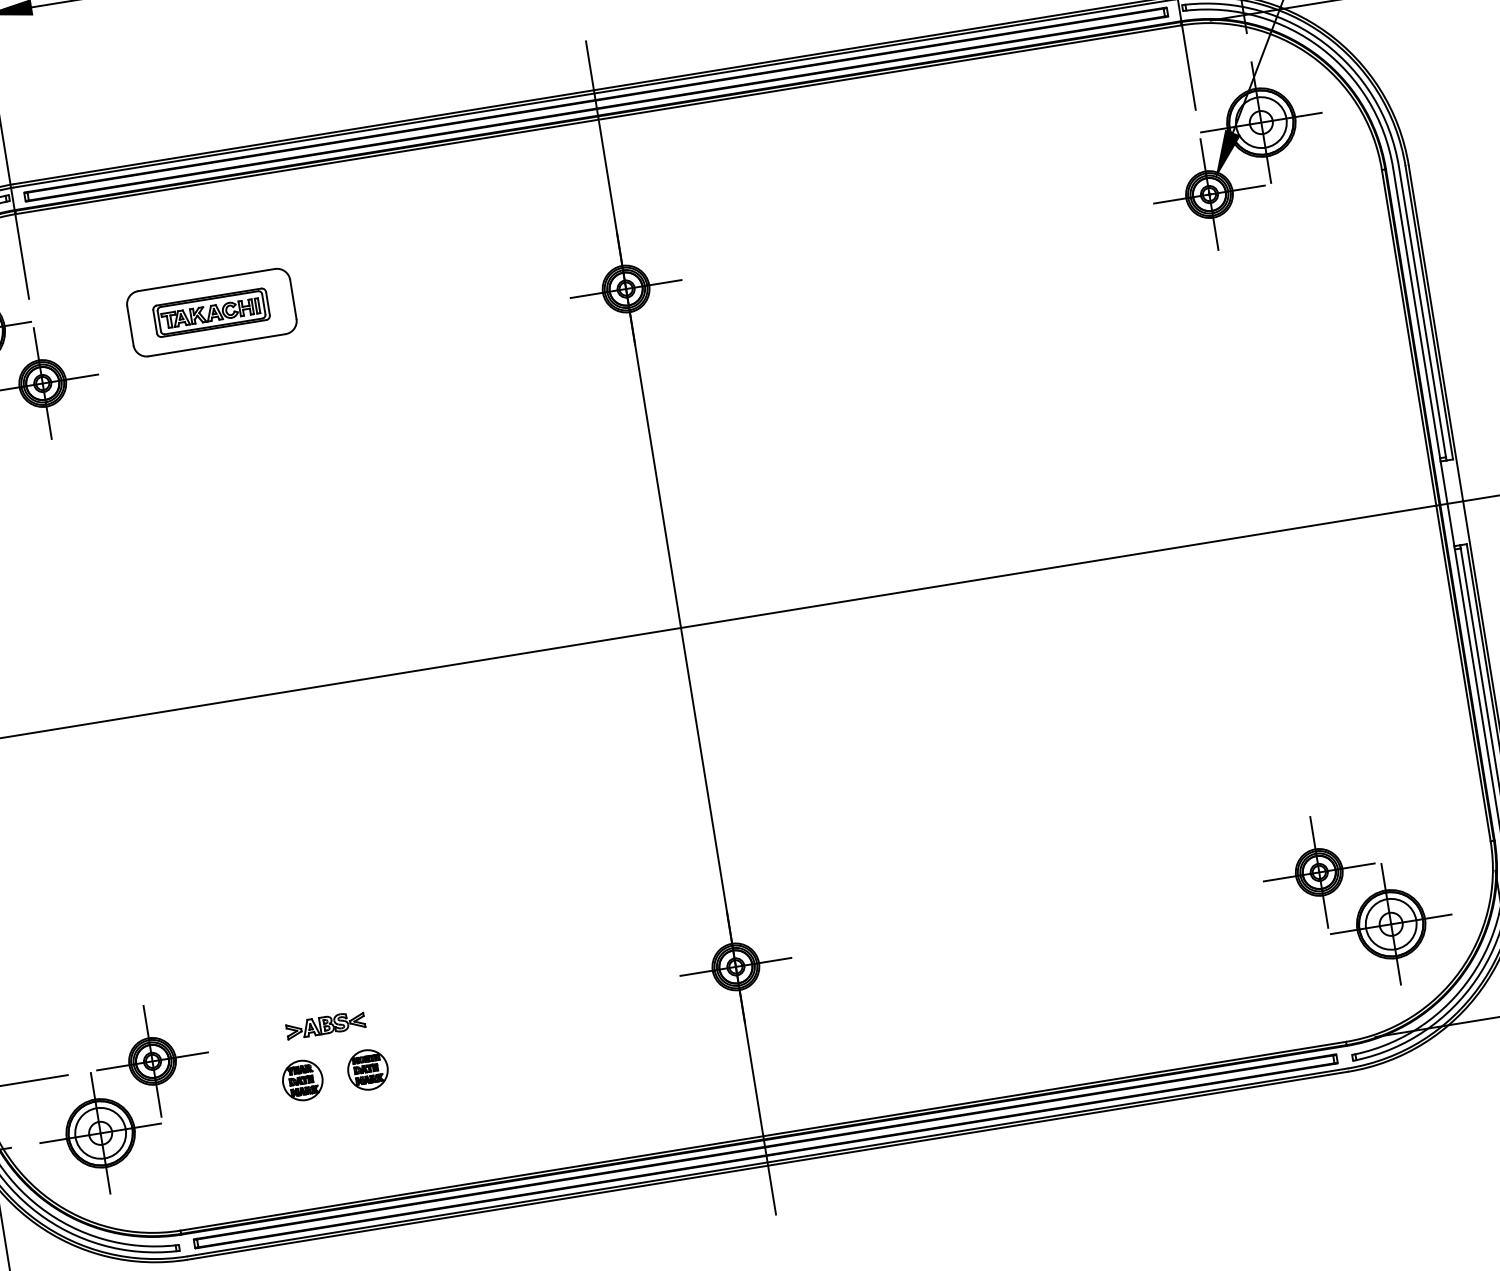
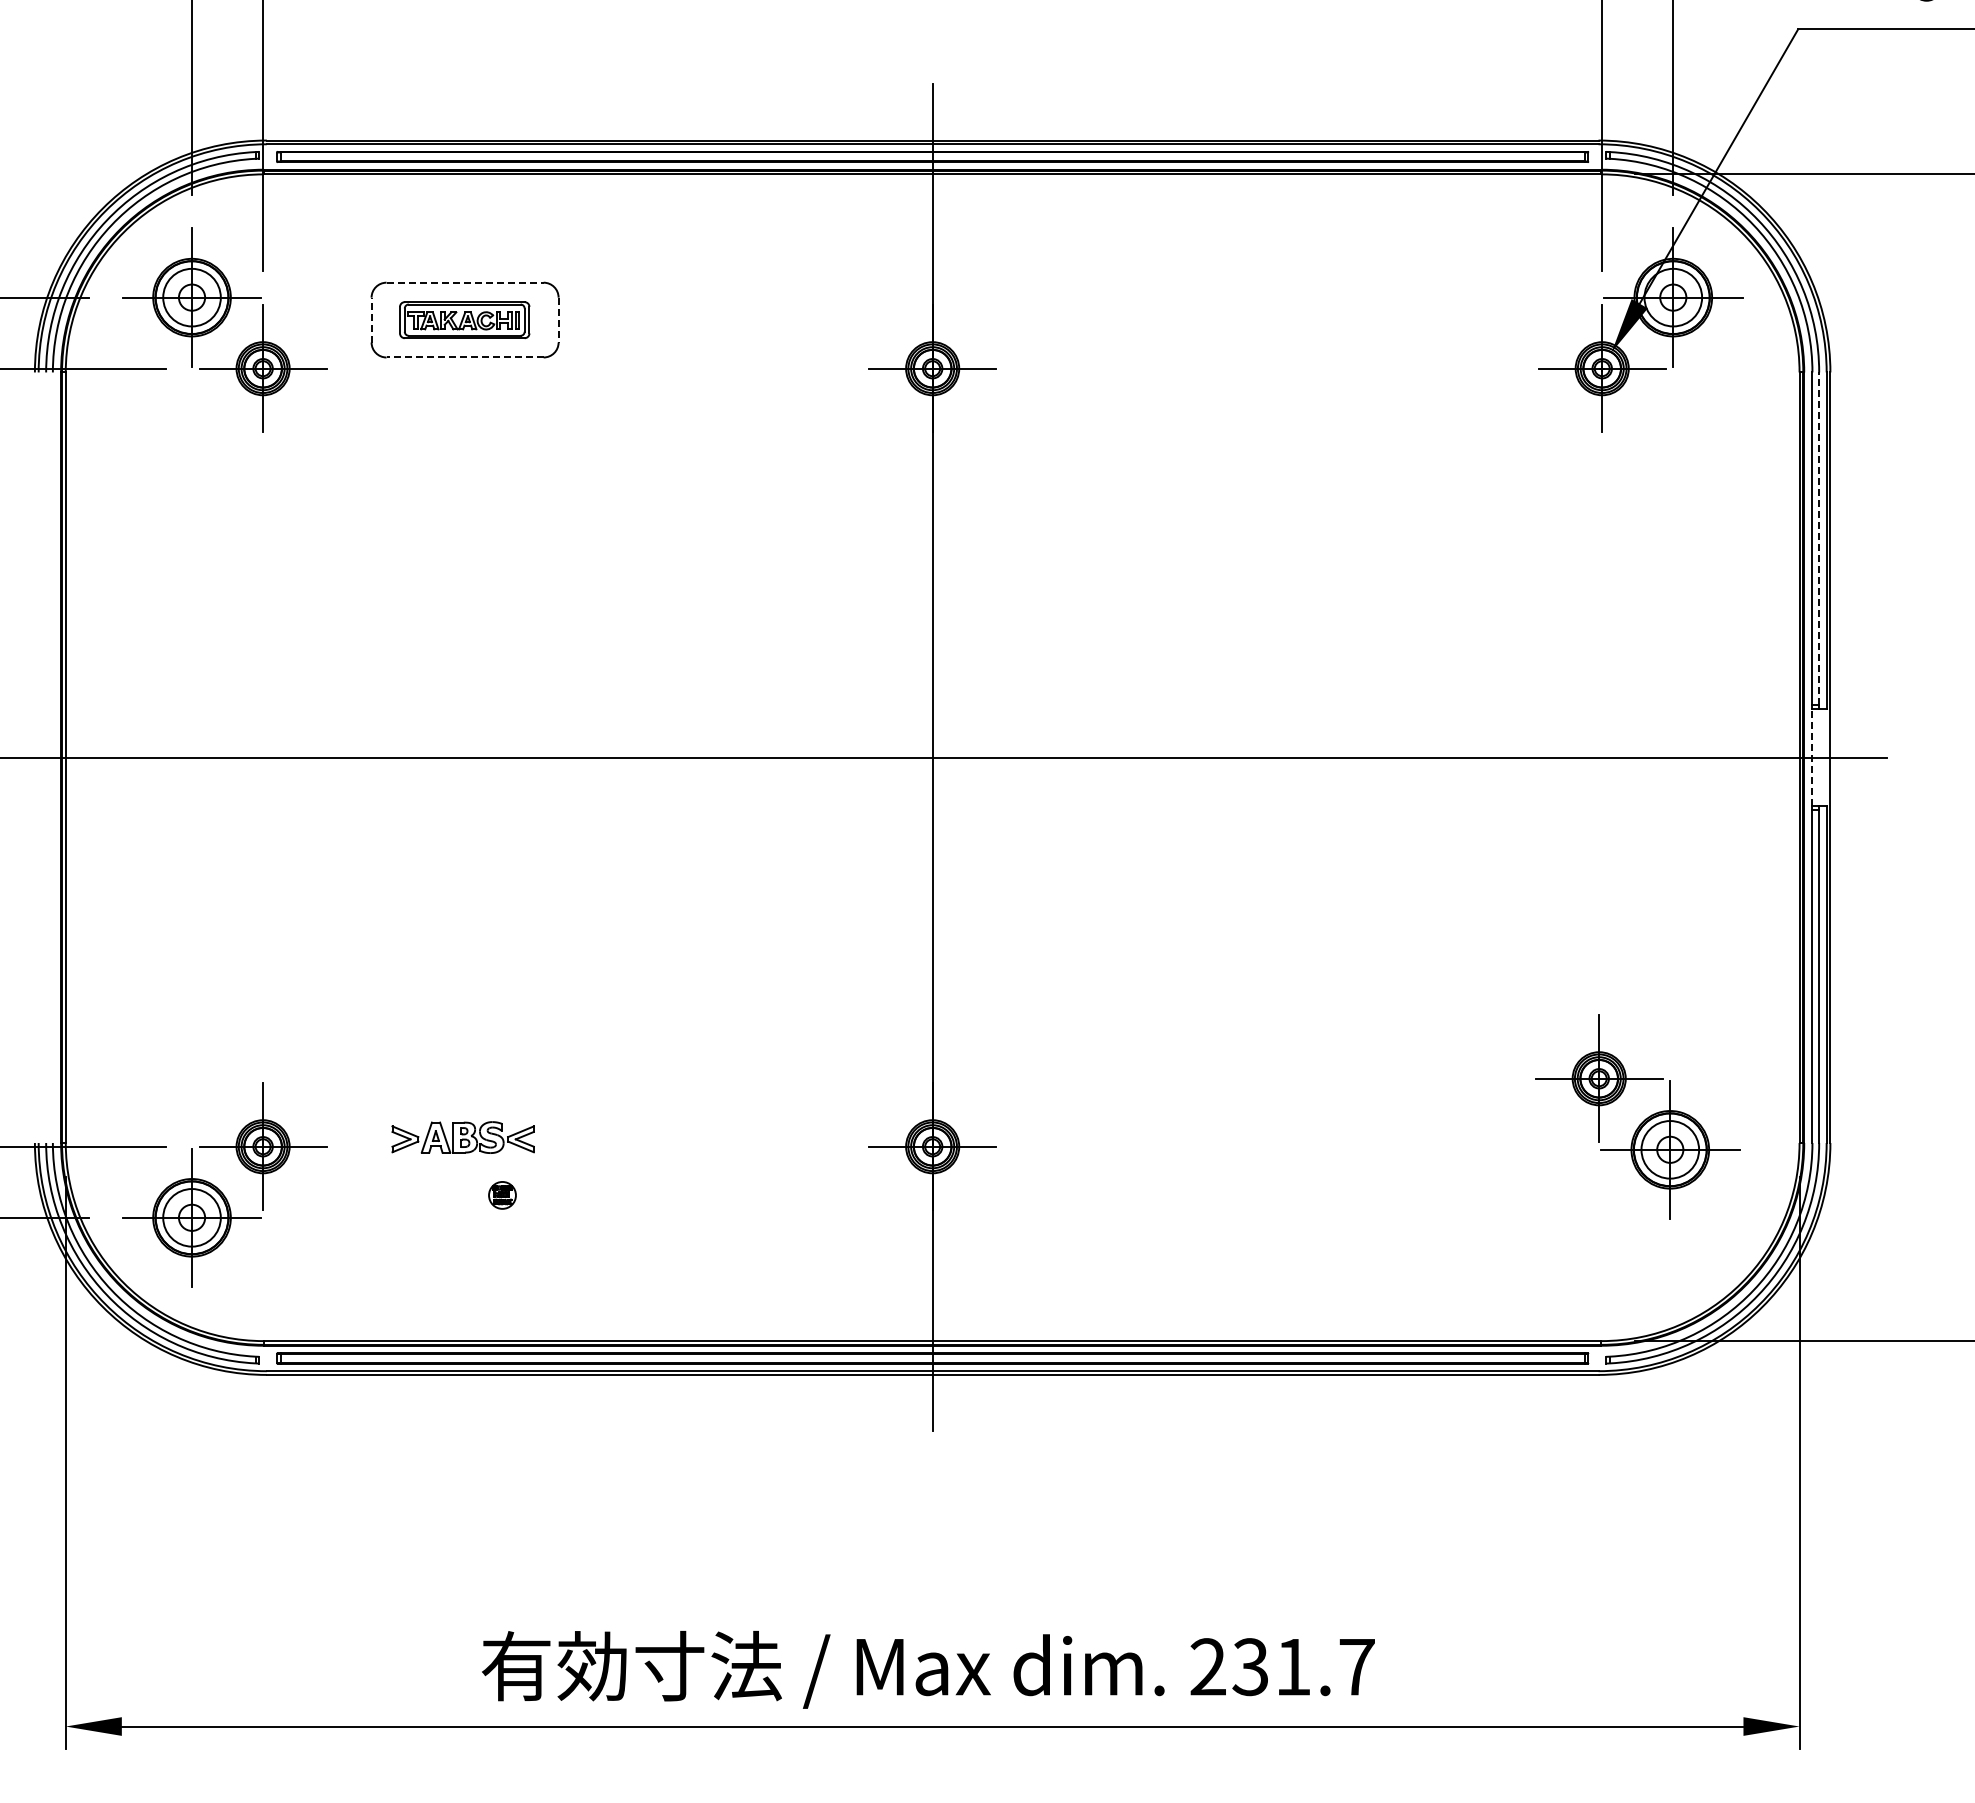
line: (206, 279) -> (465, 282), solid -> dashed
line: (293, 299) -> (558, 320), solid -> dashed
line: (1422, 311) -> (1819, 538), solid -> dashed
line: (130, 325) -> (371, 319), solid -> dashed
line: (217, 345) -> (465, 357), solid -> dashed
line: (1447, 503) -> (1812, 757), solid -> dashed
part: (1362, 903) -> (1642, 1121), moved
part: (325, 1025) -> (463, 1137), size x1.6
part: (368, 1070) -> (502, 1195), size x0.6
part: (302, 1080) -> (427, 1195), removed

